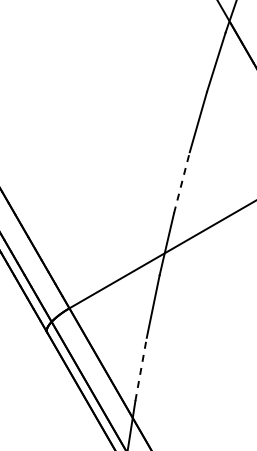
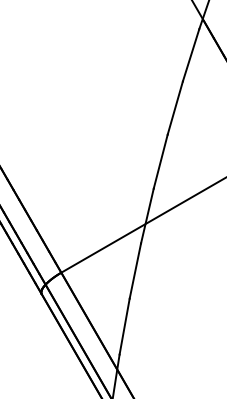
line: (181, 182) -> (160, 161), dashed -> solid
line: (141, 368) -> (124, 325), dashed -> solid

